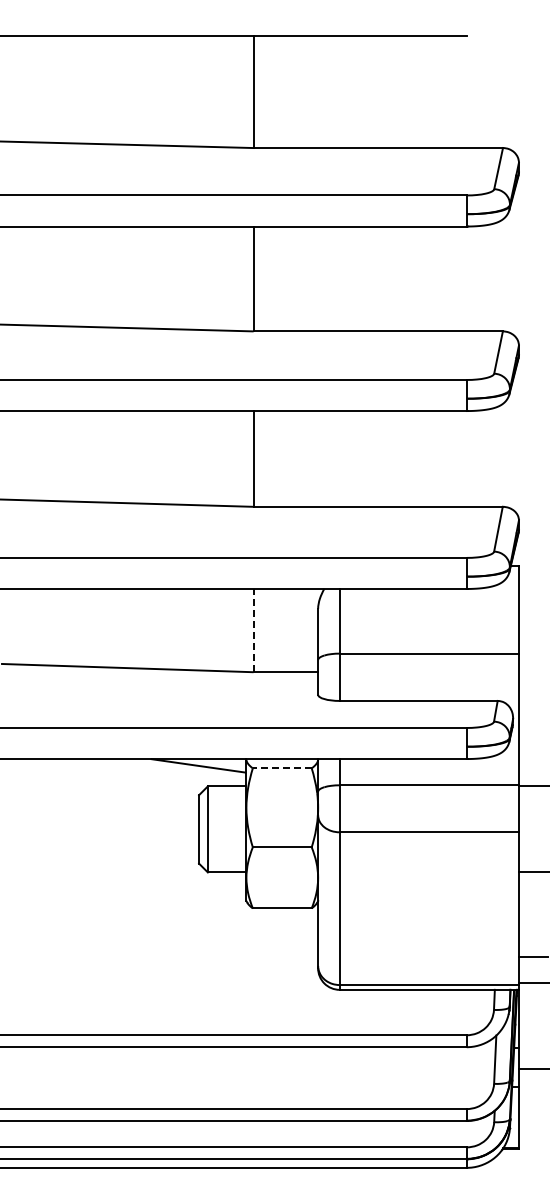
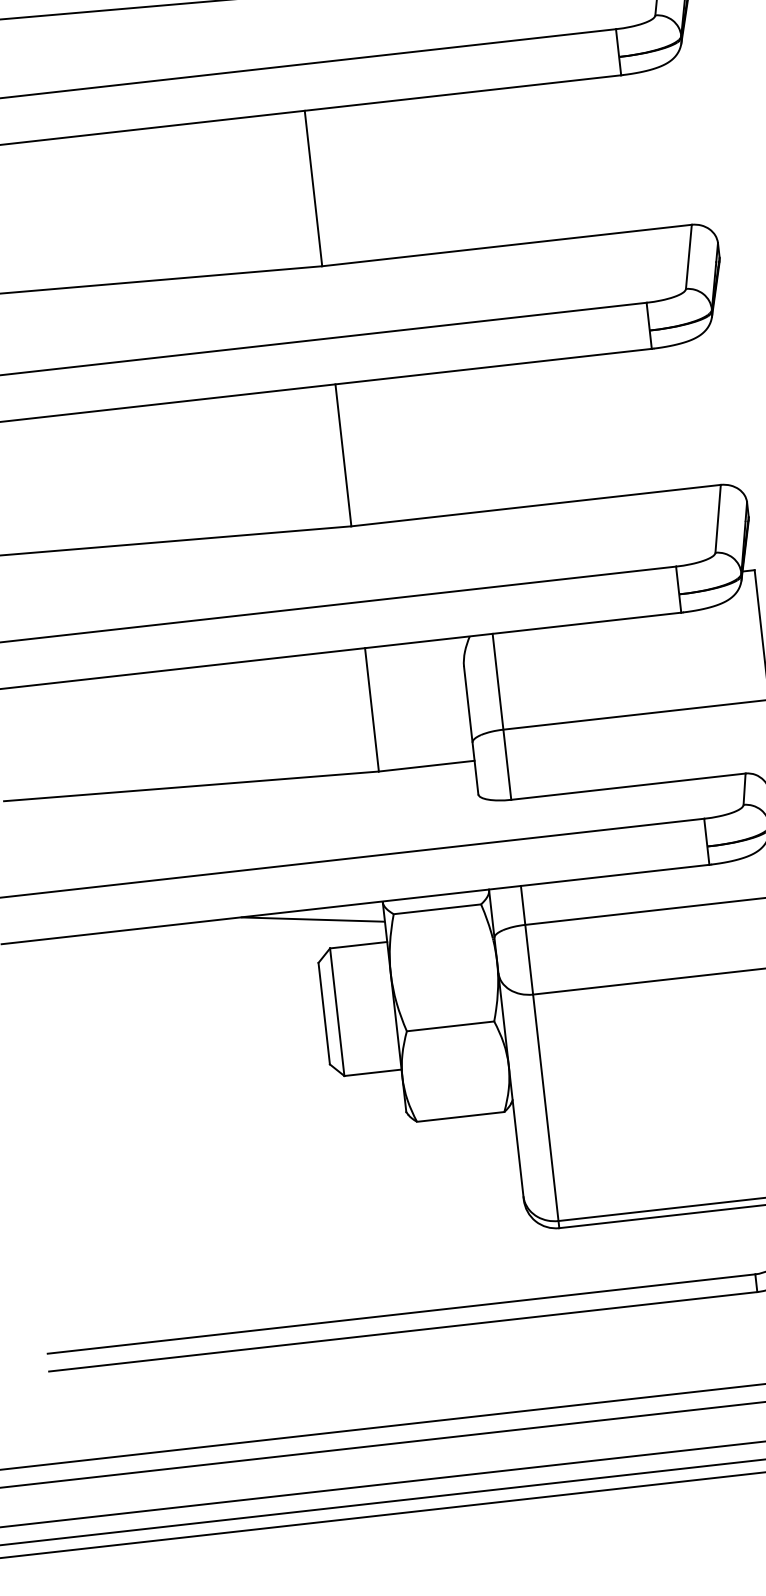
line: (253, 630) -> (371, 709), dashed -> solid
line: (281, 768) -> (436, 909), dashed -> solid

